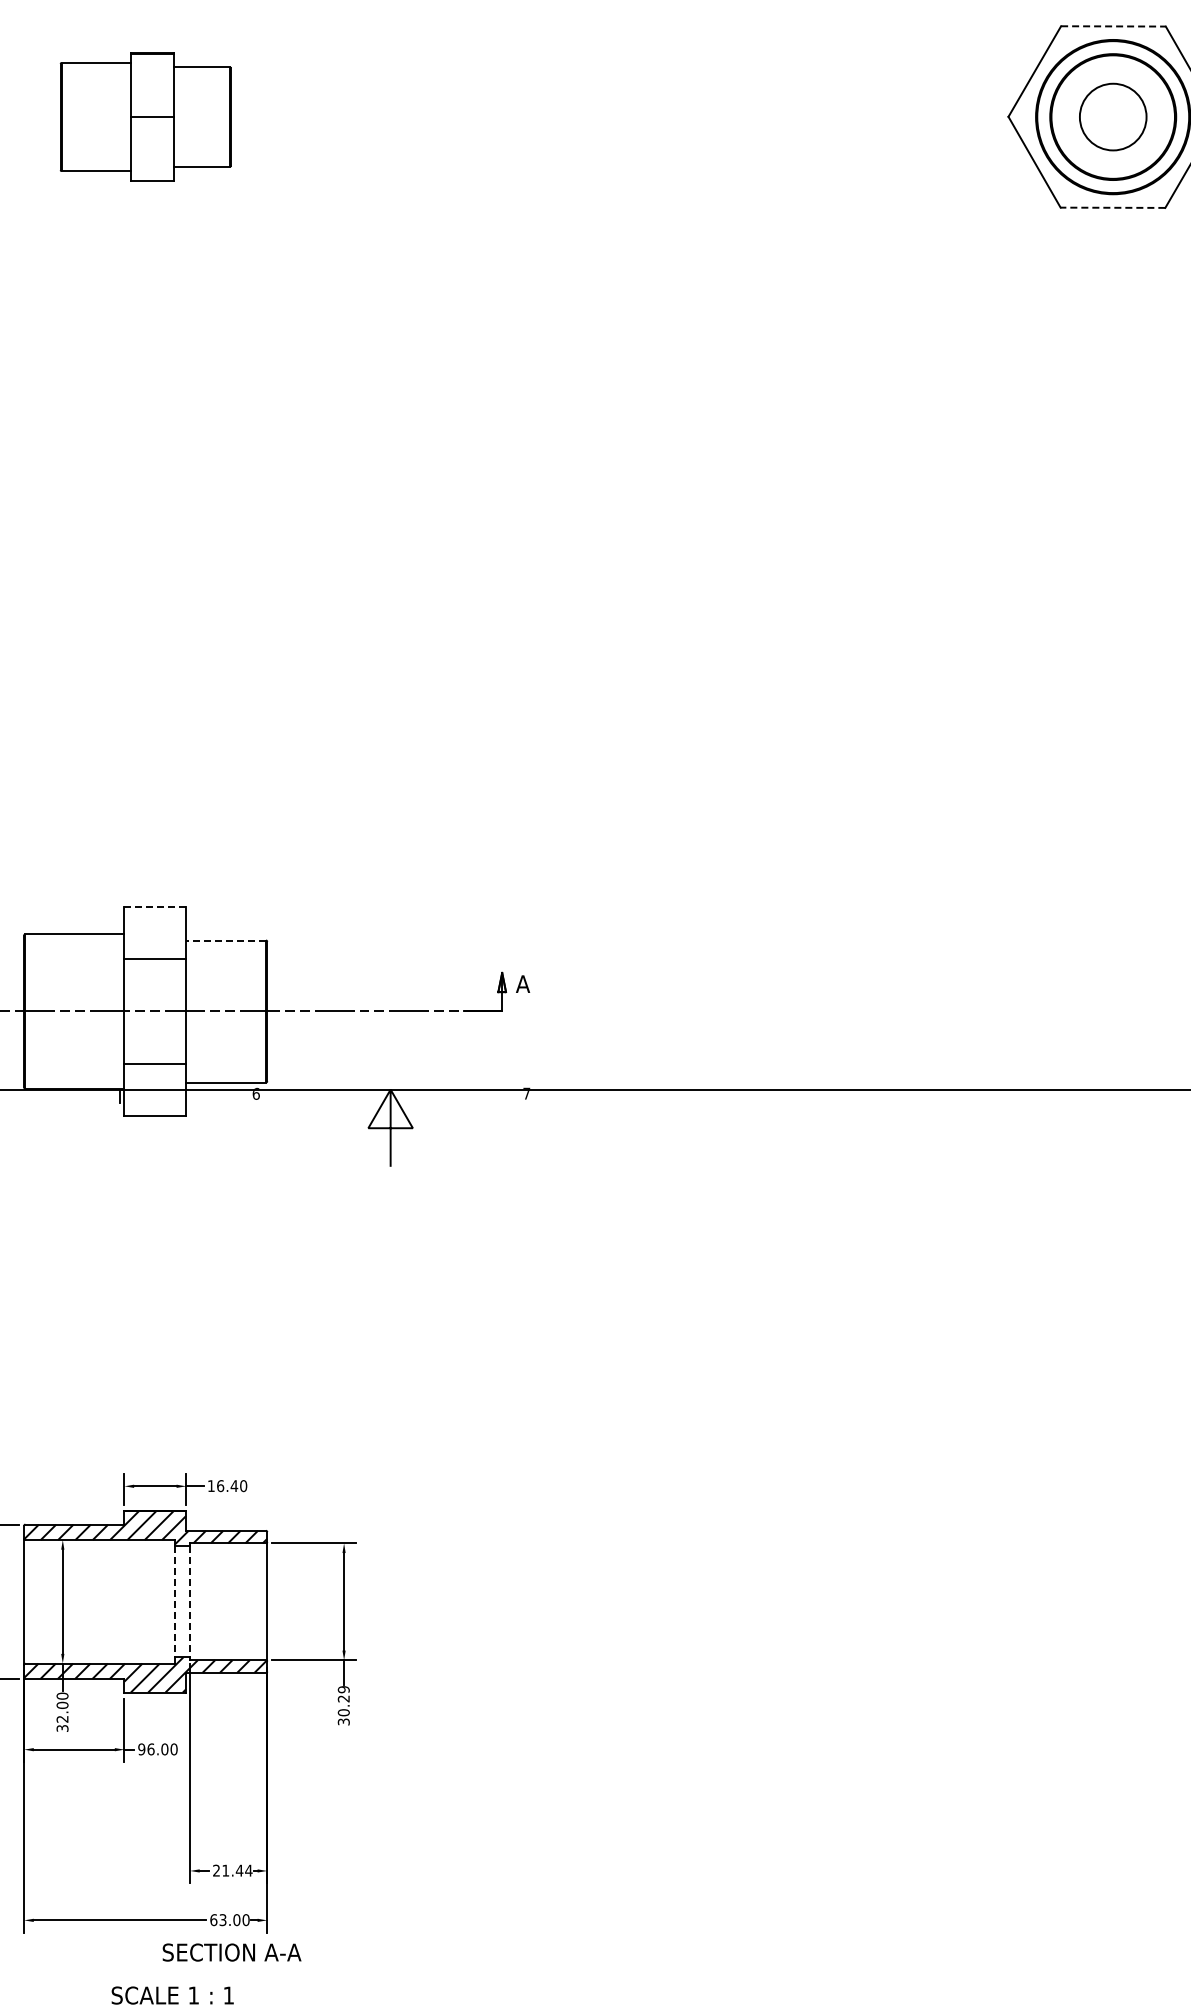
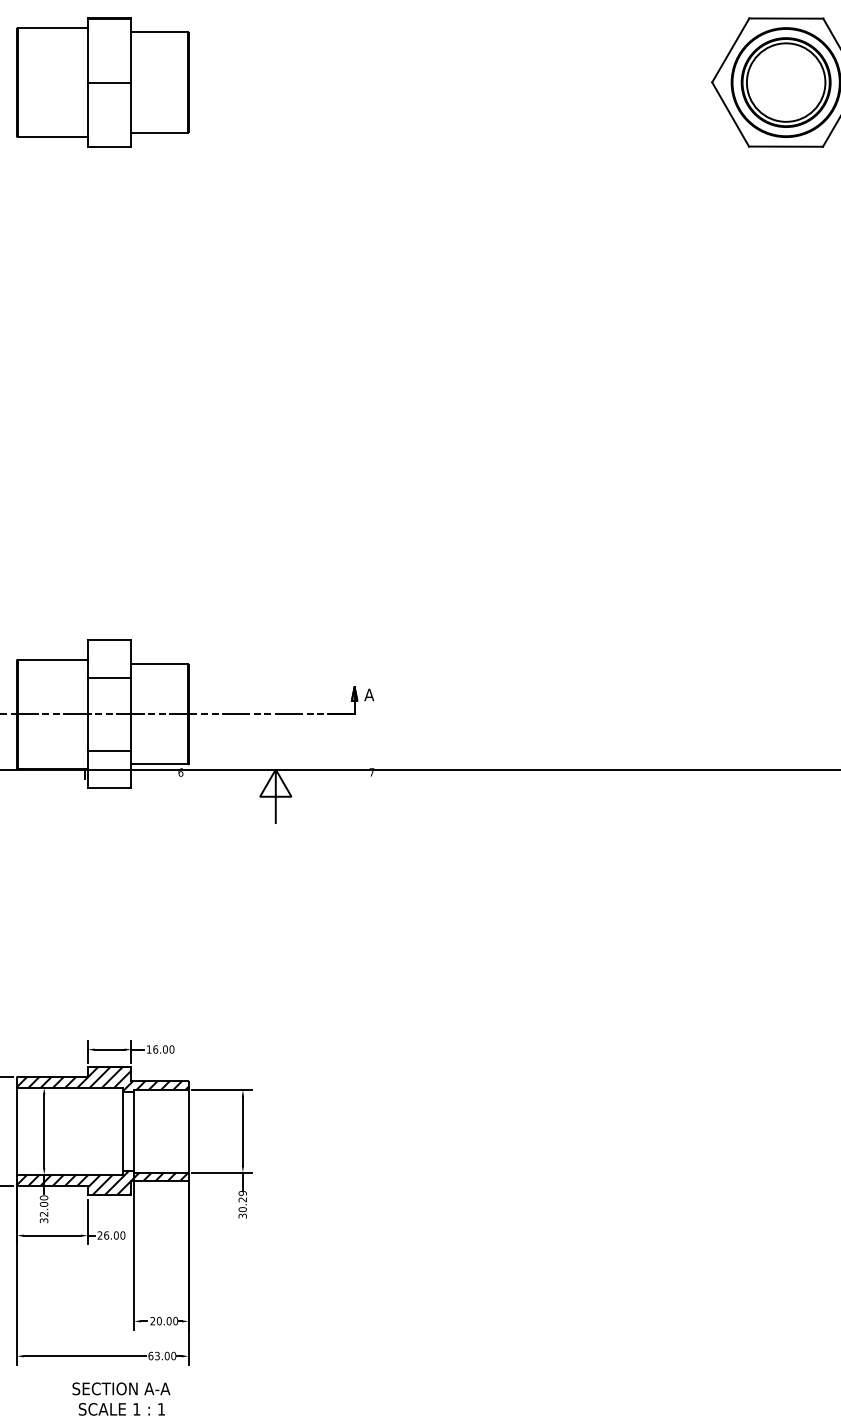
line: (1113, 26) -> (786, 18), dashed -> solid
part: (145, 116) -> (102, 82), size x1.43
circle: (1112, 116) -> (785, 82), size x1.67
line: (1112, 207) -> (785, 146), dashed -> solid
line: (155, 906) -> (109, 640), dashed -> solid
line: (226, 940) -> (159, 664), dashed -> solid
text: (234, 1486) -> (165, 1049), 16.40 -> 16.00
line: (174, 1601) -> (123, 1131), dashed -> solid
line: (190, 1601) -> (134, 1131), dashed -> solid
text: (141, 1749) -> (99, 1235), 96.00 -> 26.00
text: (237, 1870) -> (167, 1321), 21.44 -> 20.00
text: (231, 1952) -> (121, 1388), moved

